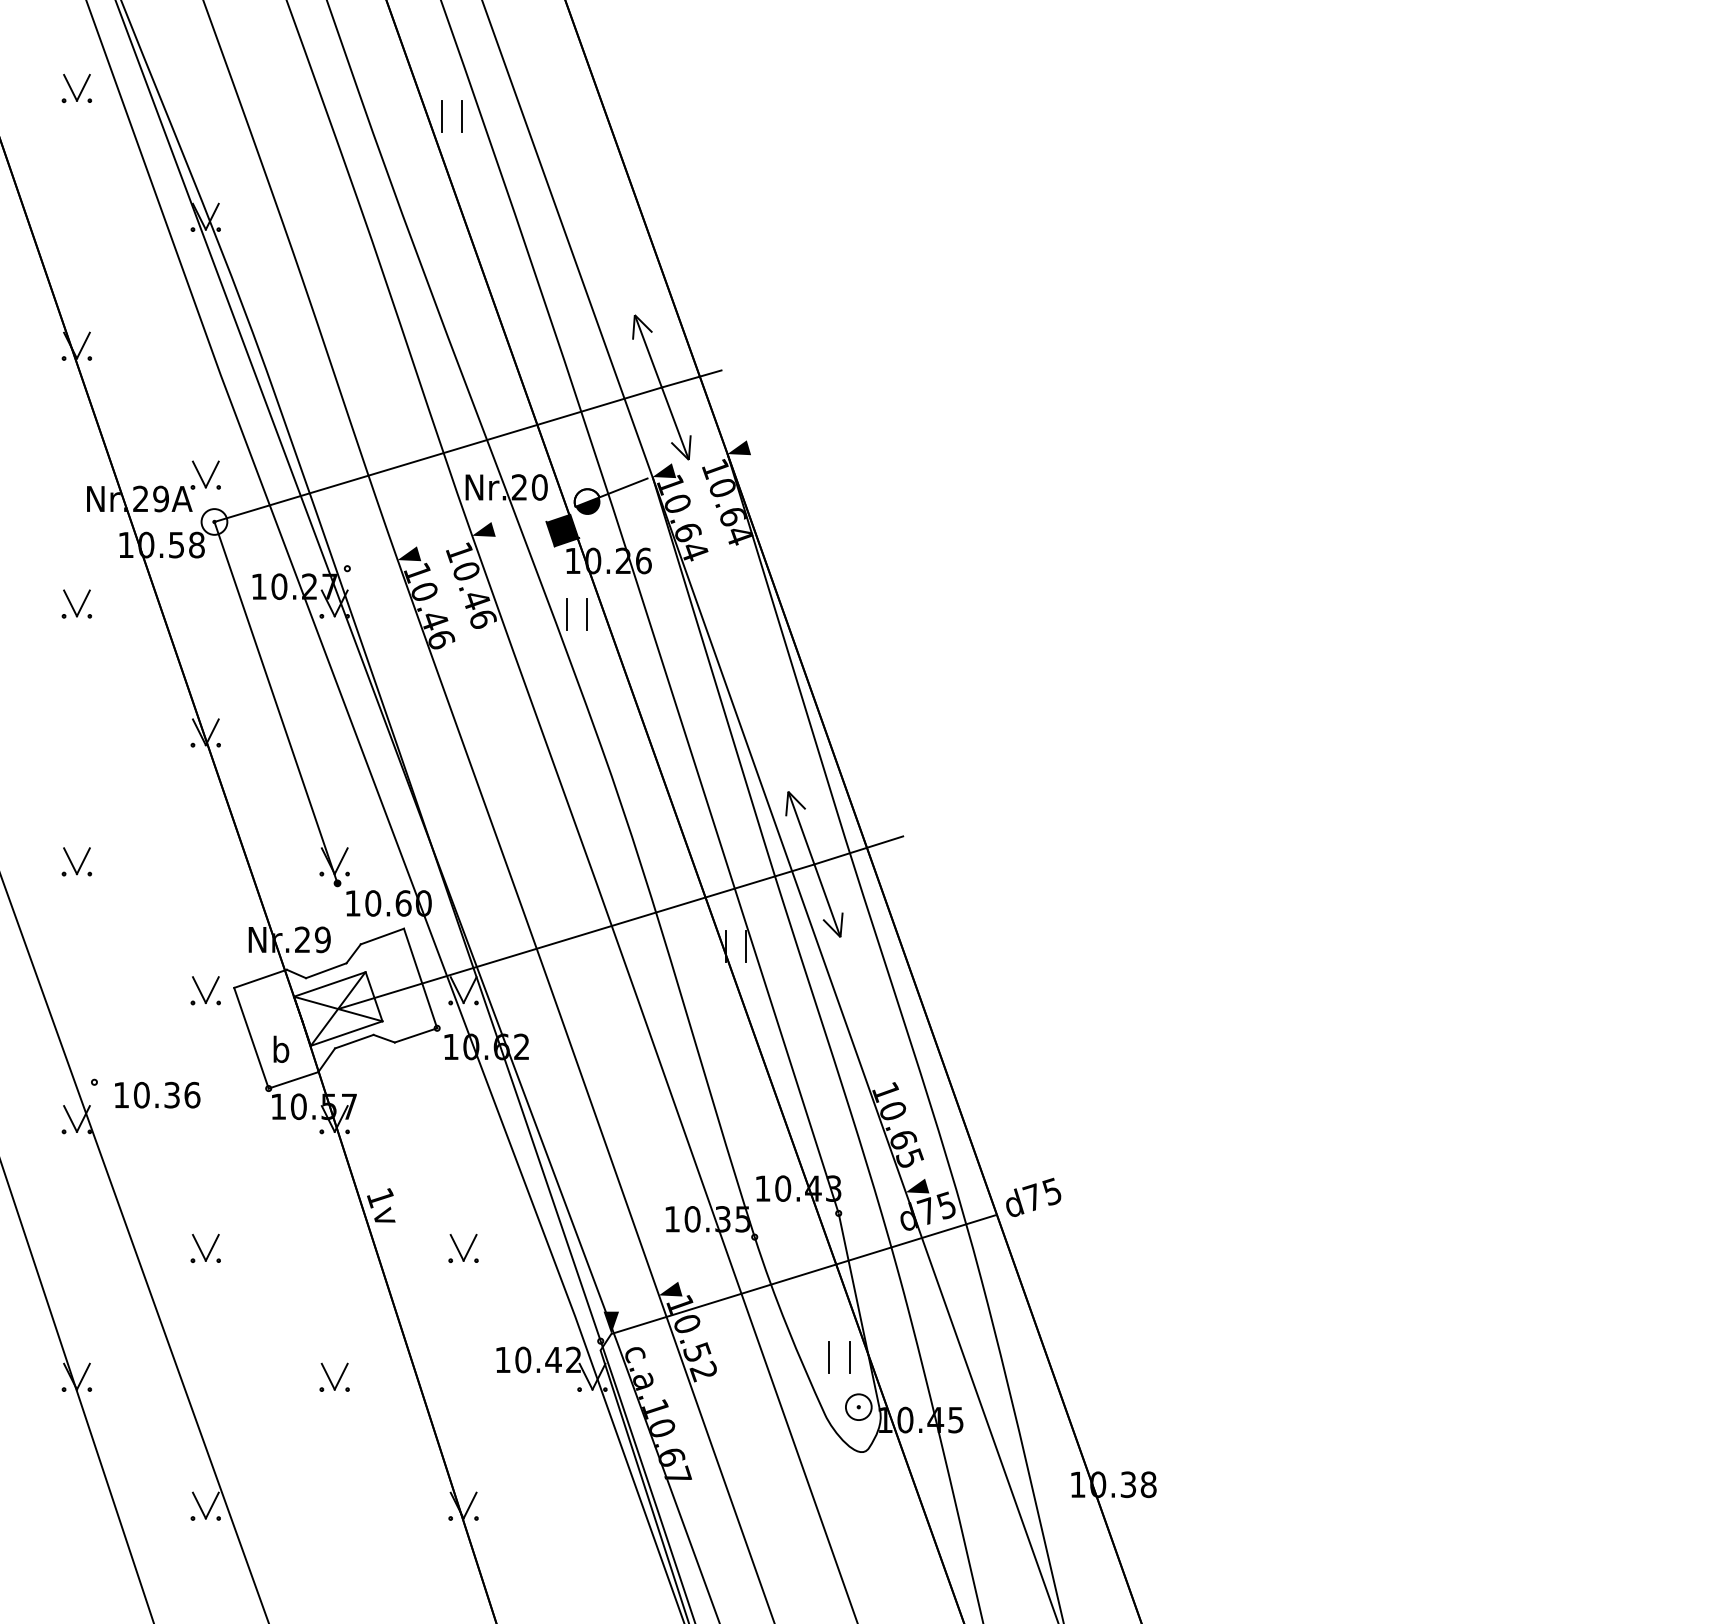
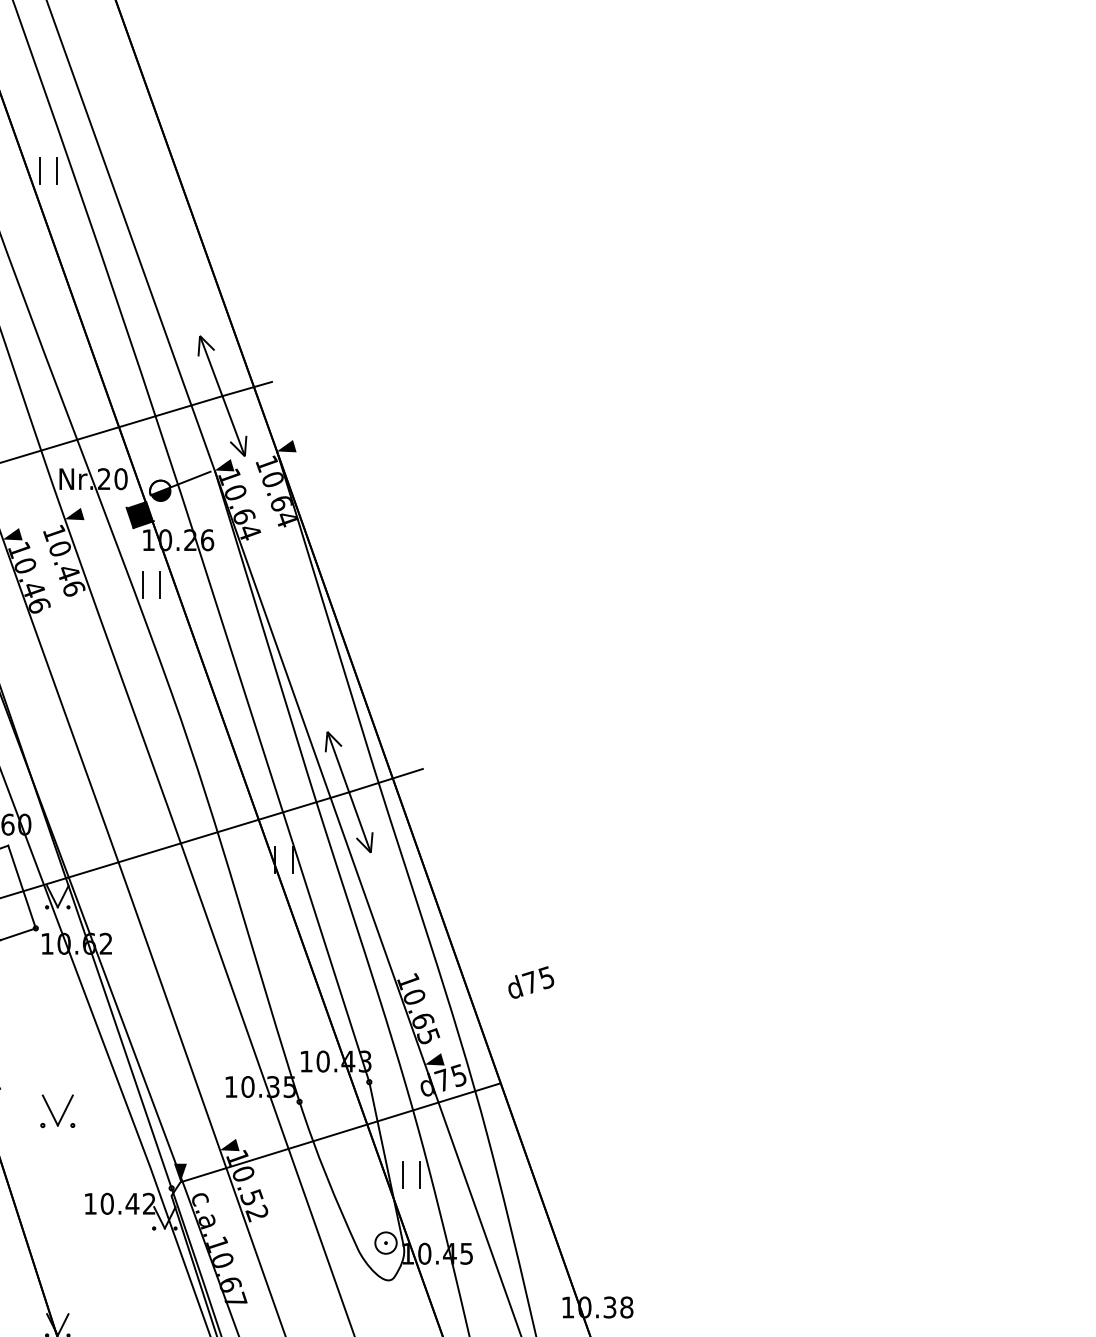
text: (1033, 1196) -> (531, 981), moved
part: (463, 1248) -> (57, 1111), size x1.4
part: (829, 1357) -> (403, 1175), moved

